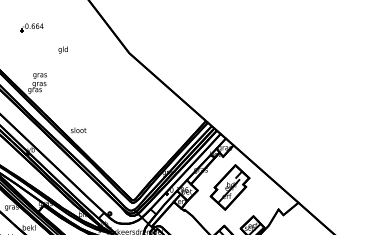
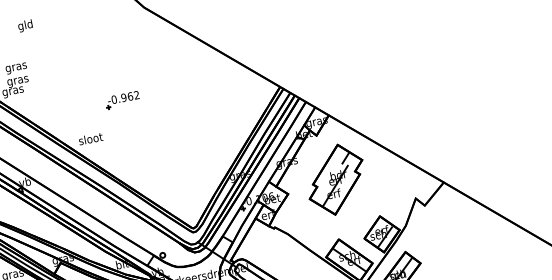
text: (62, 49) -> (24, 25), moved
part: (103, 109) -> (122, 100), added

